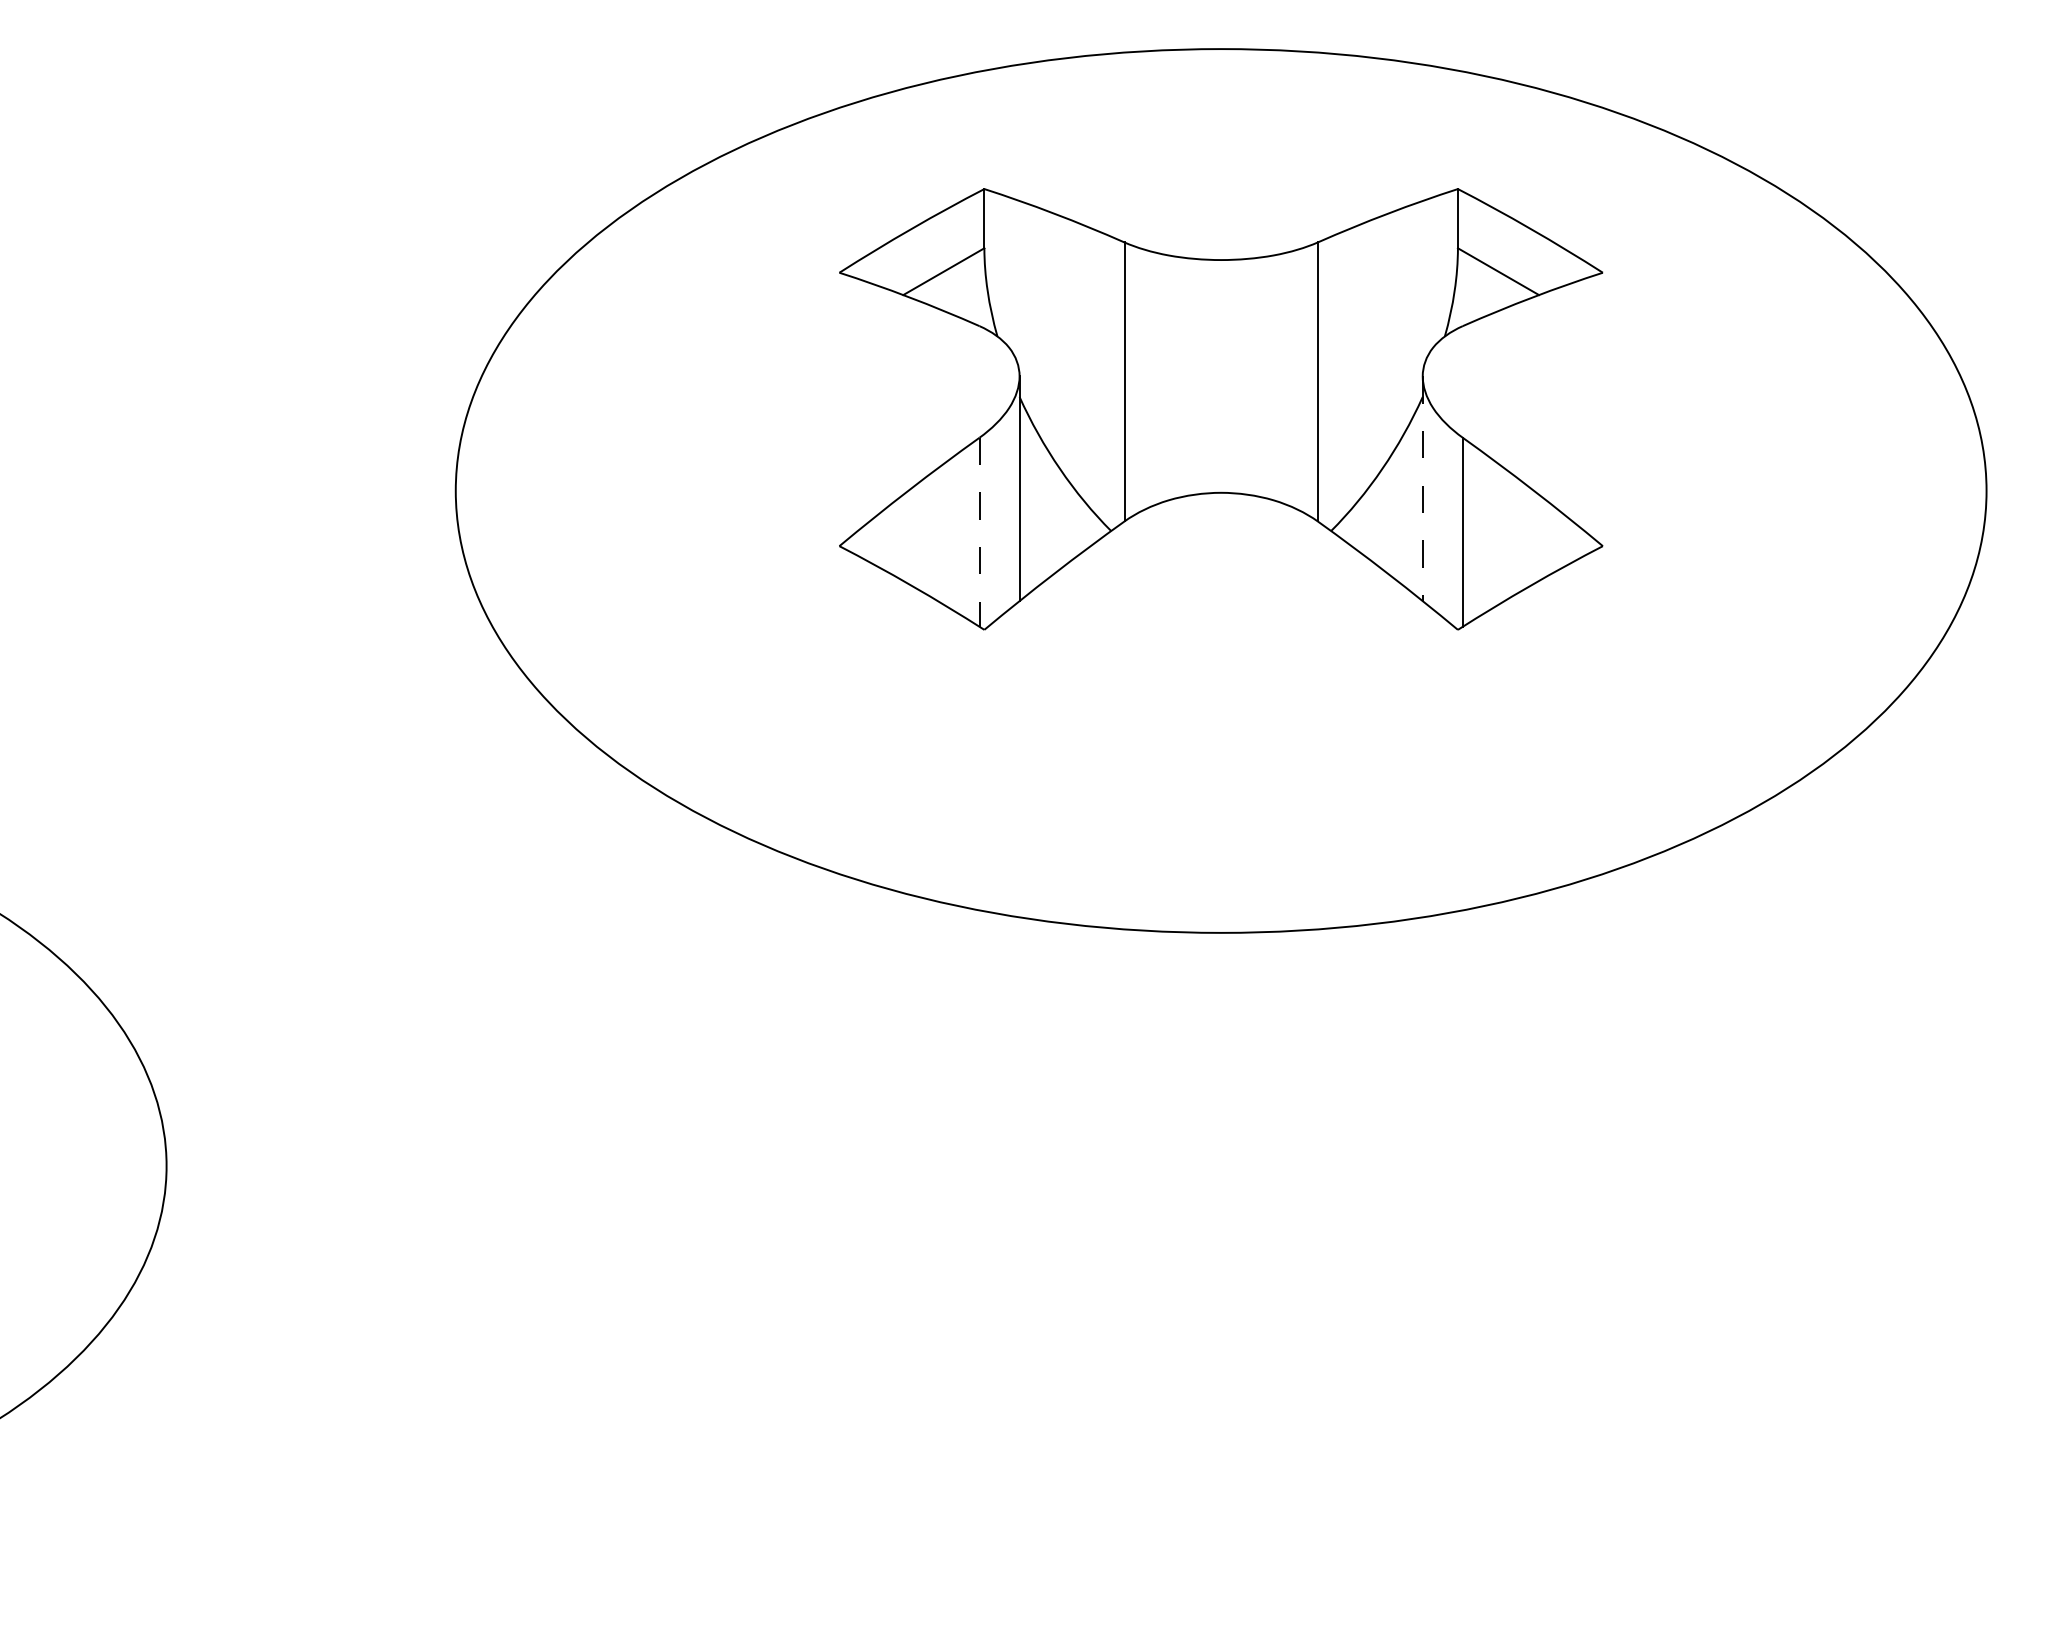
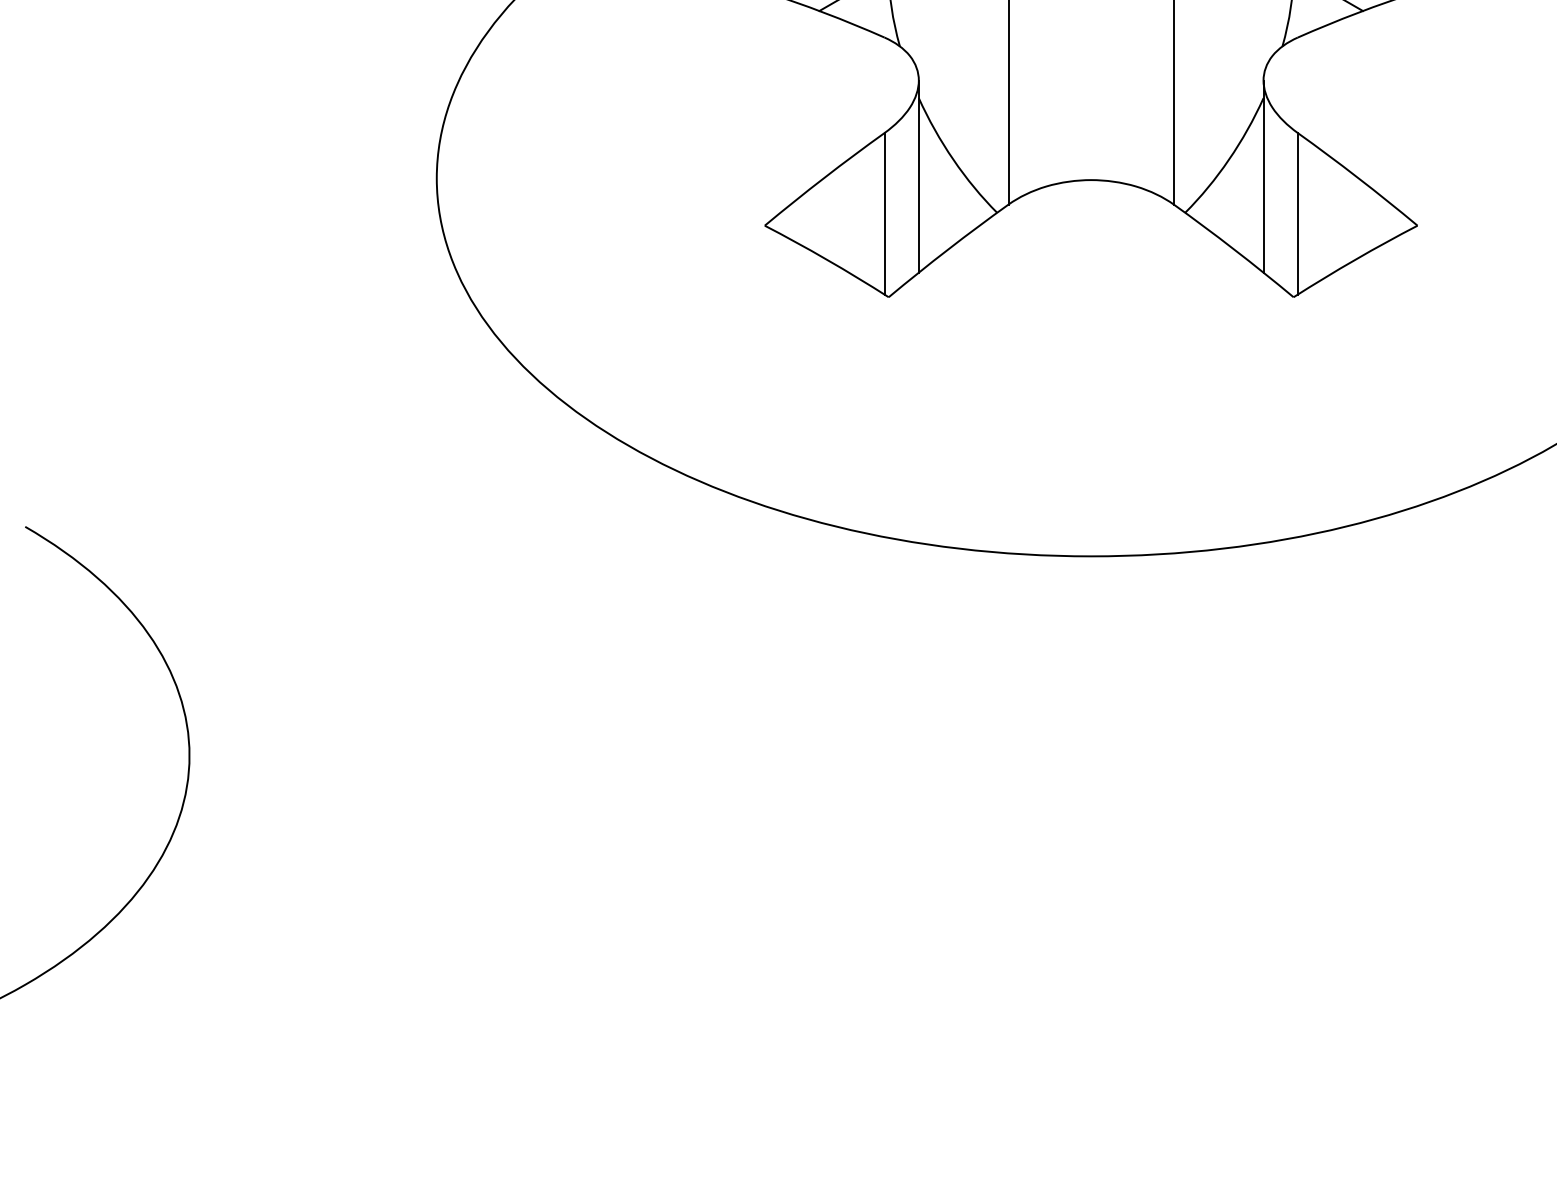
line: (1422, 489) -> (1263, 177), dashed -> solid
line: (979, 532) -> (884, 214), dashed -> solid

